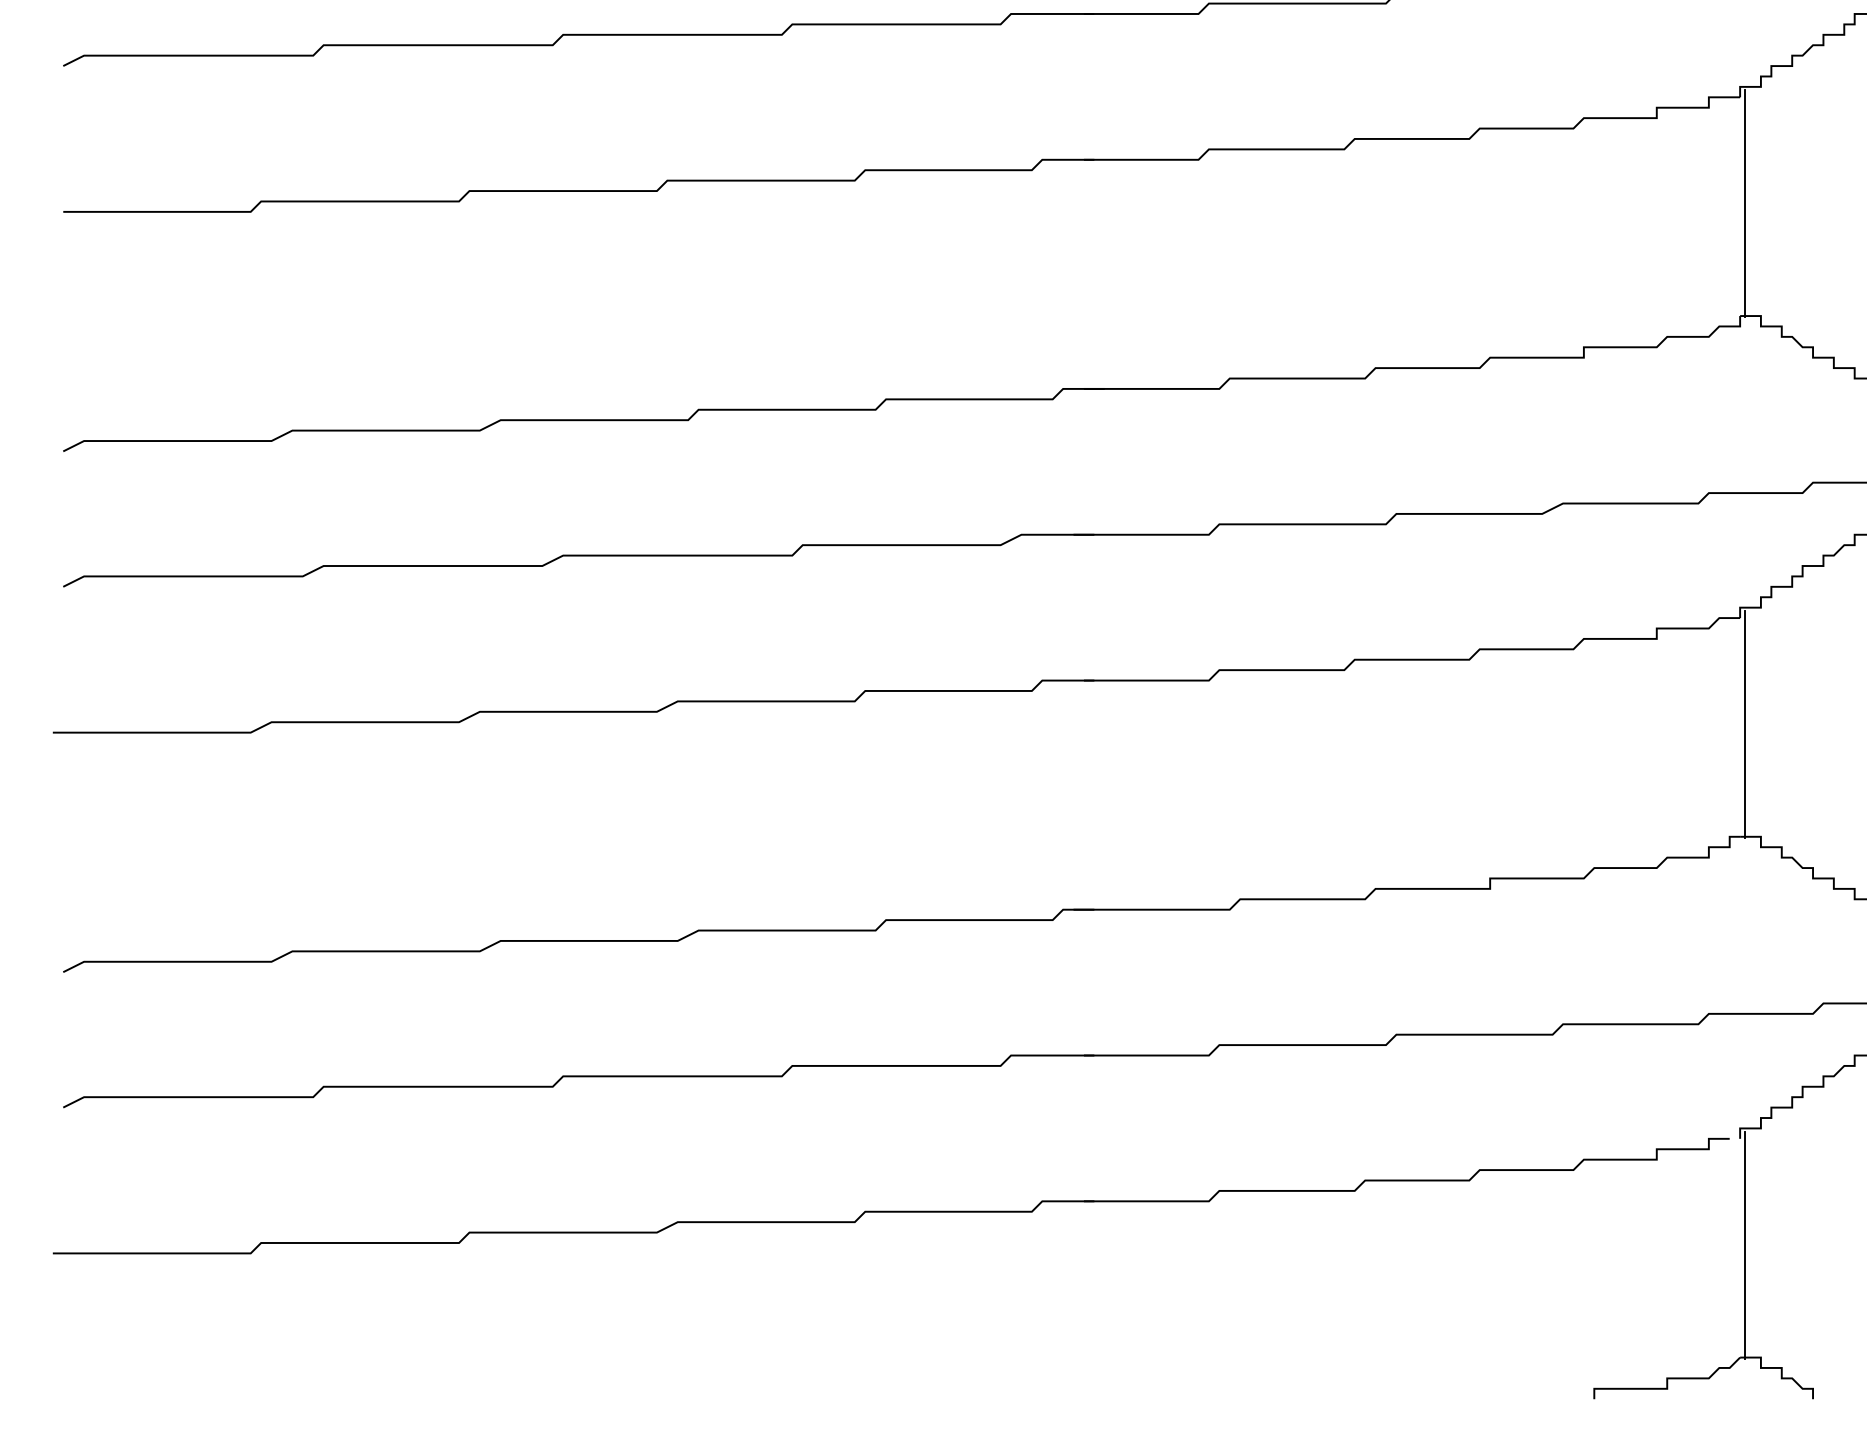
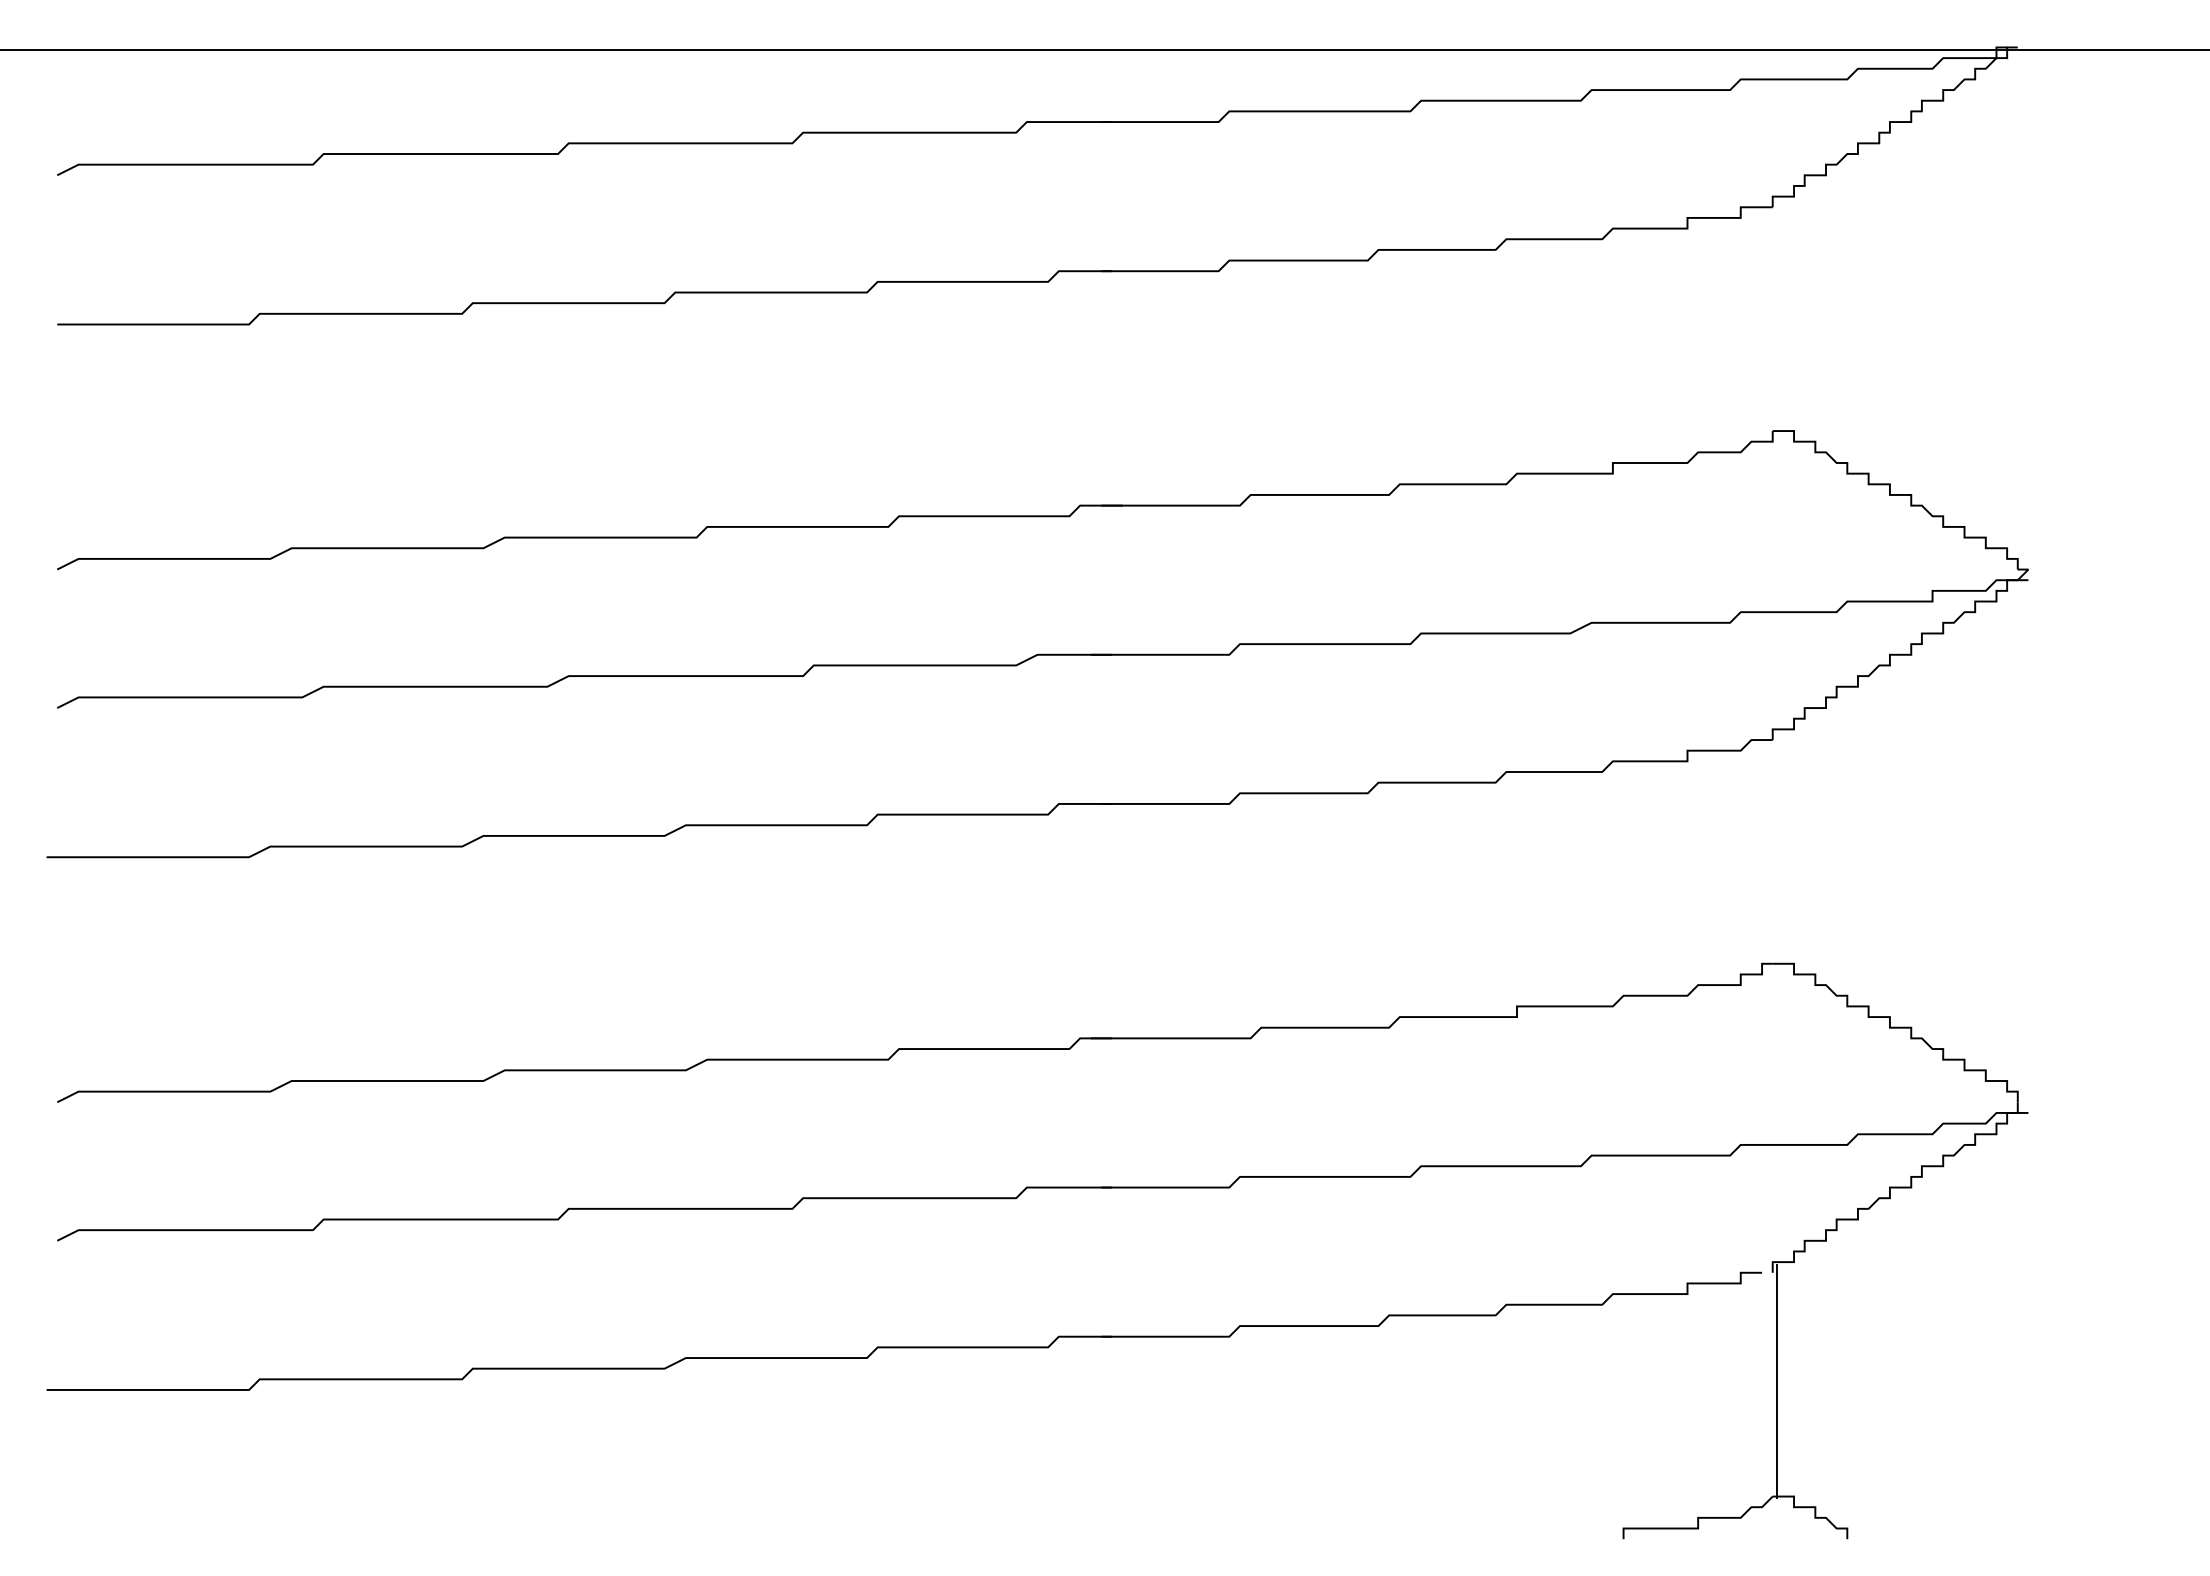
line: (1744, 203) -> (1777, 315), removed
line: (1744, 724) -> (1777, 848), removed

